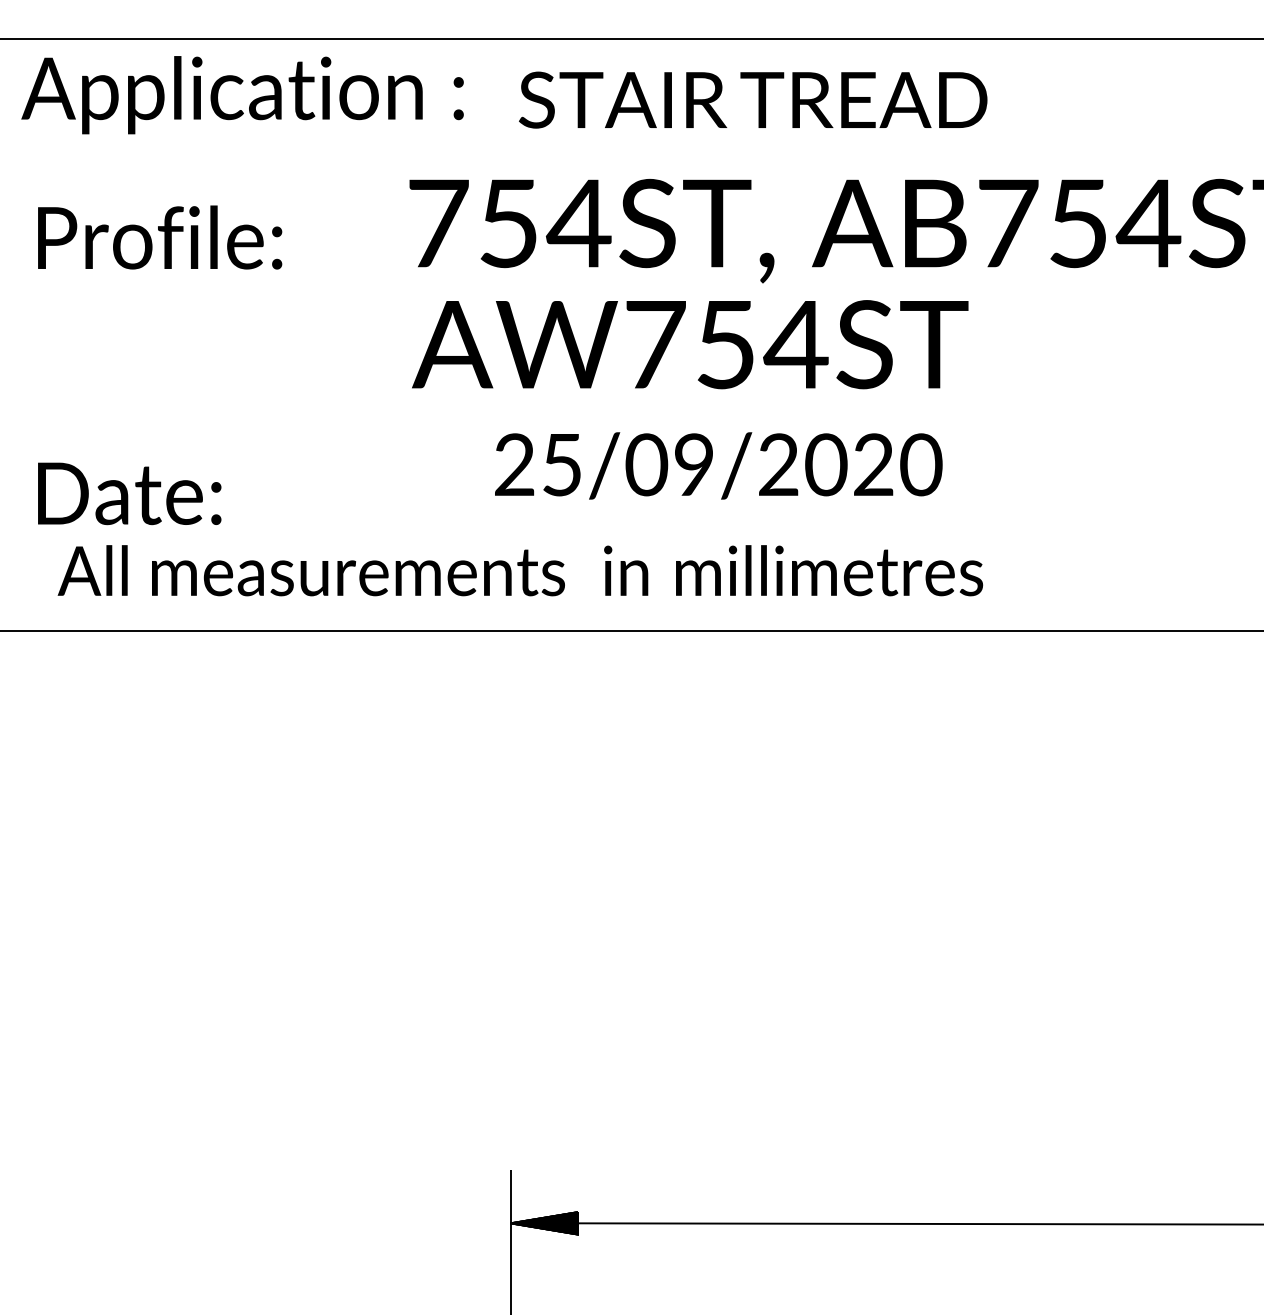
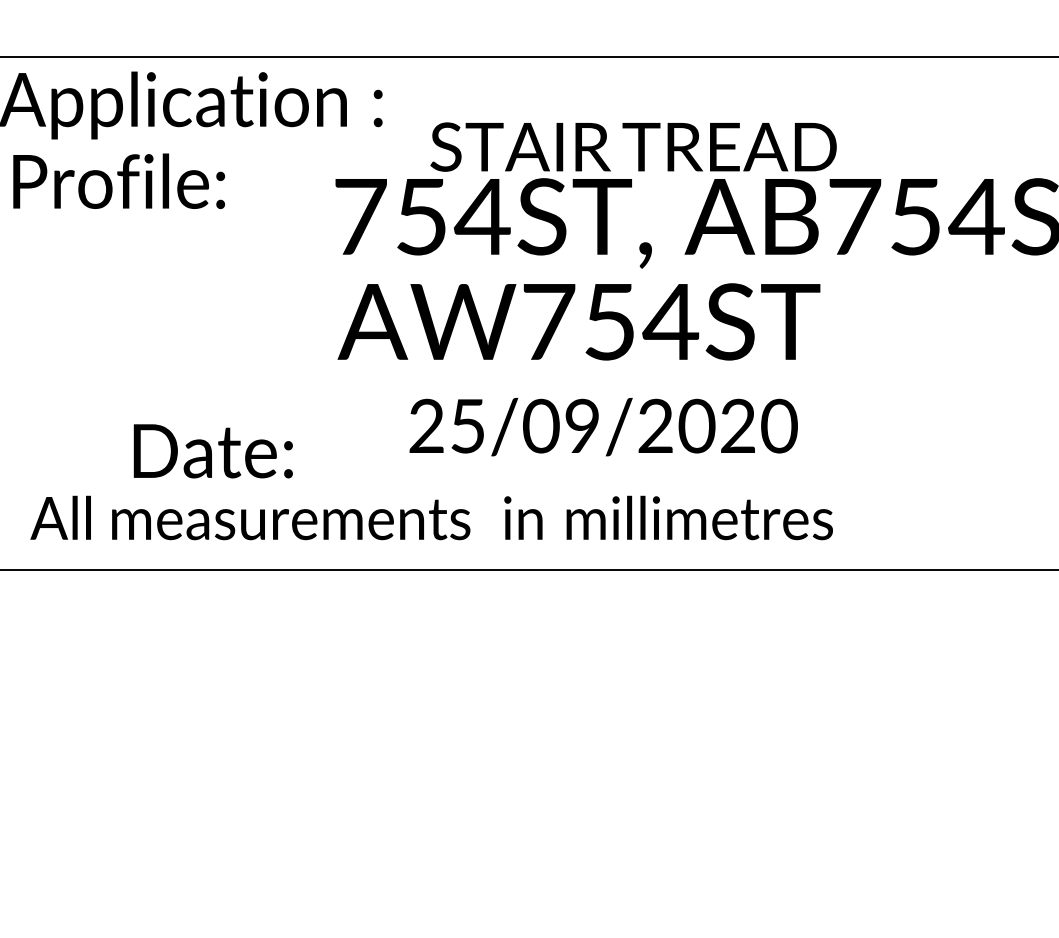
text: (753, 99) -> (633, 146), moved
text: (160, 237) -> (119, 181), moved
text: (129, 493) -> (213, 451), moved

